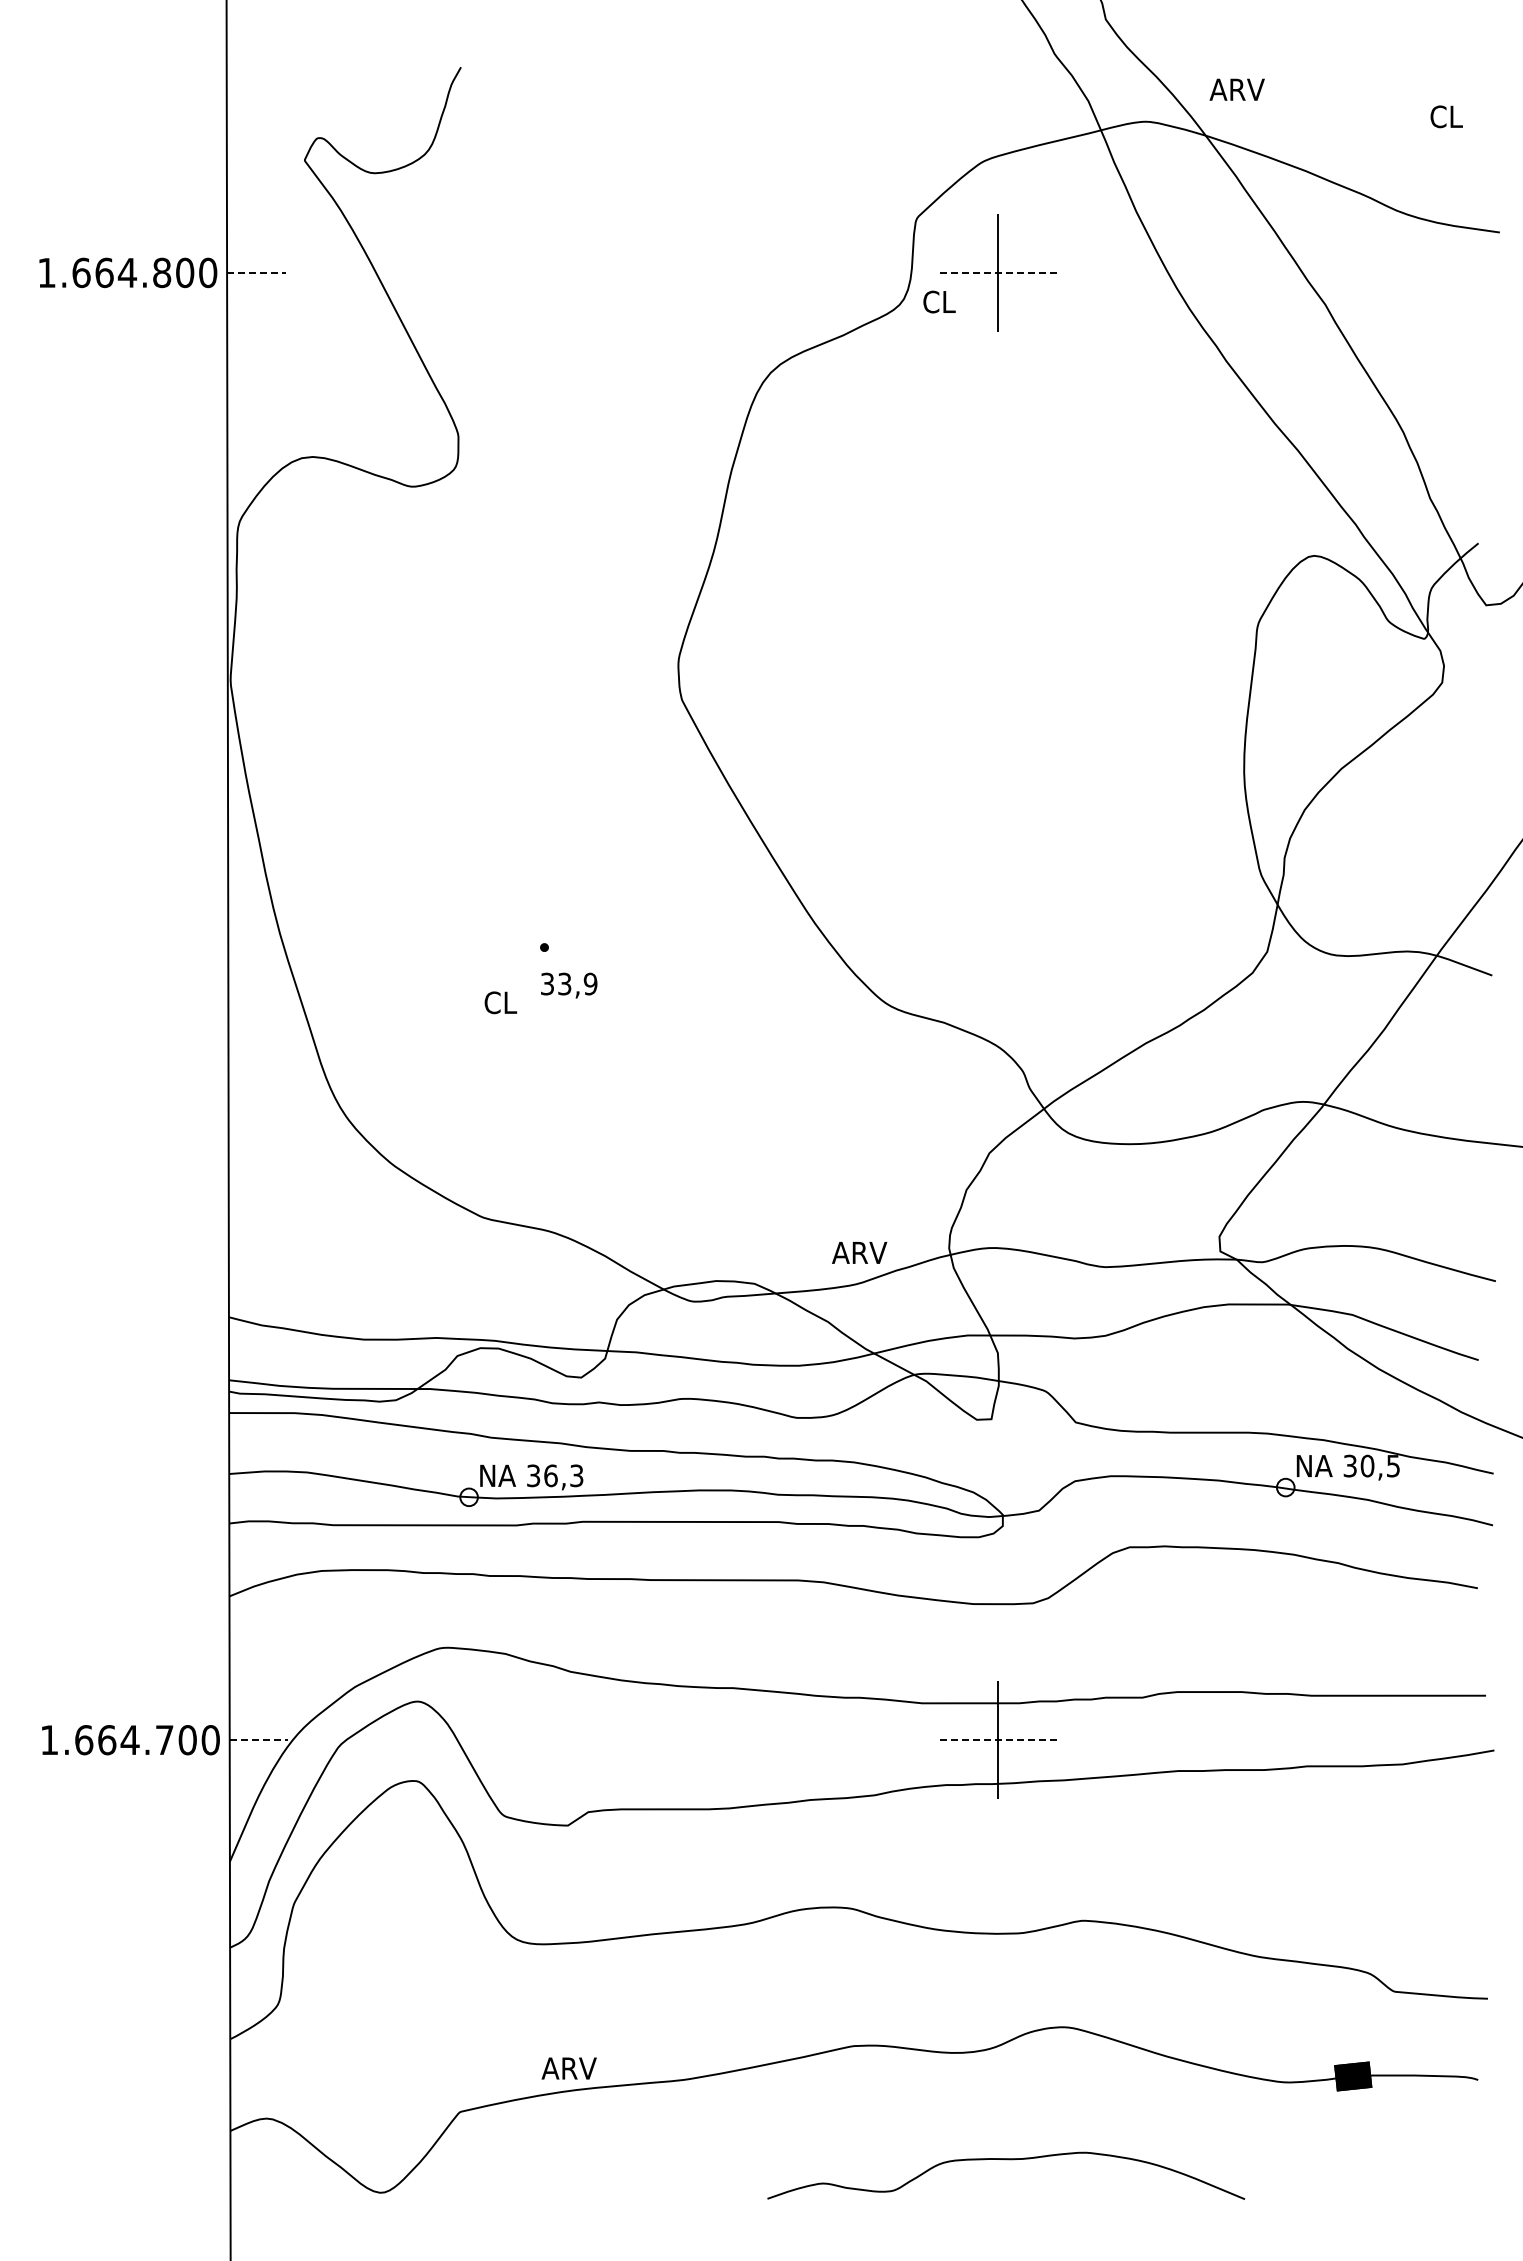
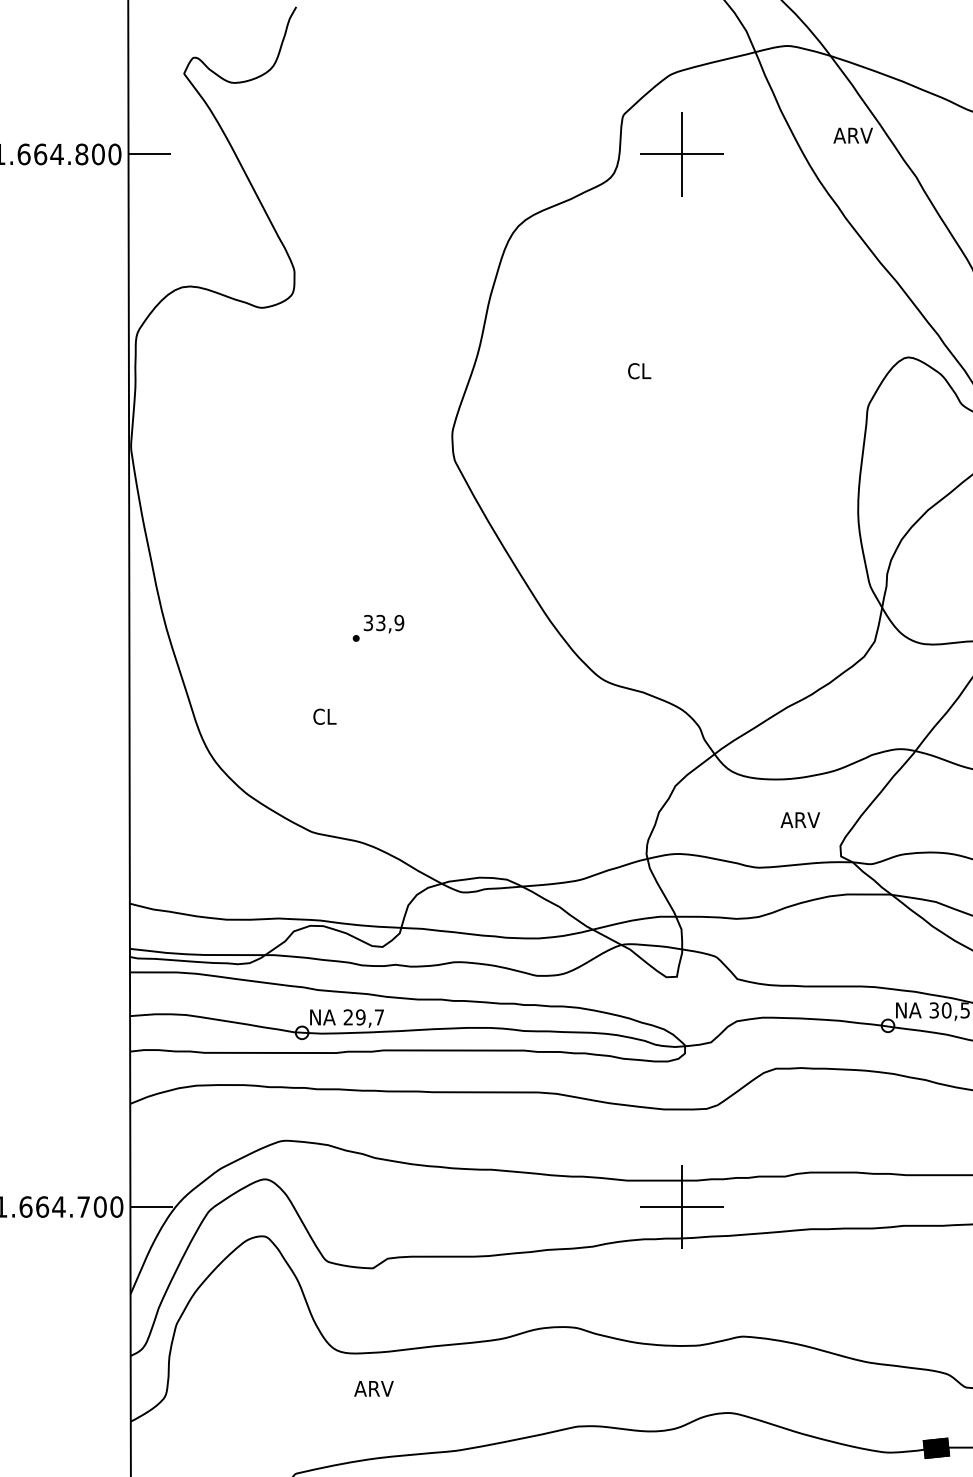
text: (1236, 89) -> (852, 135), moved
line: (256, 272) -> (149, 154), dashed -> solid
line: (998, 272) -> (681, 154), dashed -> solid
text: (939, 301) -> (639, 370), moved
text: (569, 985) -> (384, 624), moved
text: (500, 1002) -> (324, 716), moved
text: (859, 1252) -> (800, 819), moved
text: (555, 1475) -> (364, 1017), 36,3 -> 29,7
line: (259, 1740) -> (151, 1207), dashed -> solid
line: (998, 1740) -> (681, 1207), dashed -> solid
text: (568, 2068) -> (373, 1388), moved

